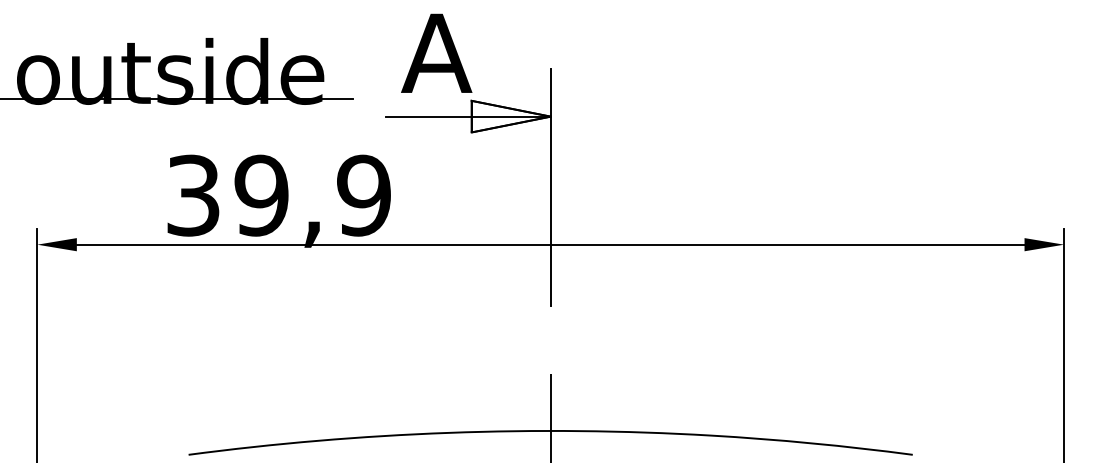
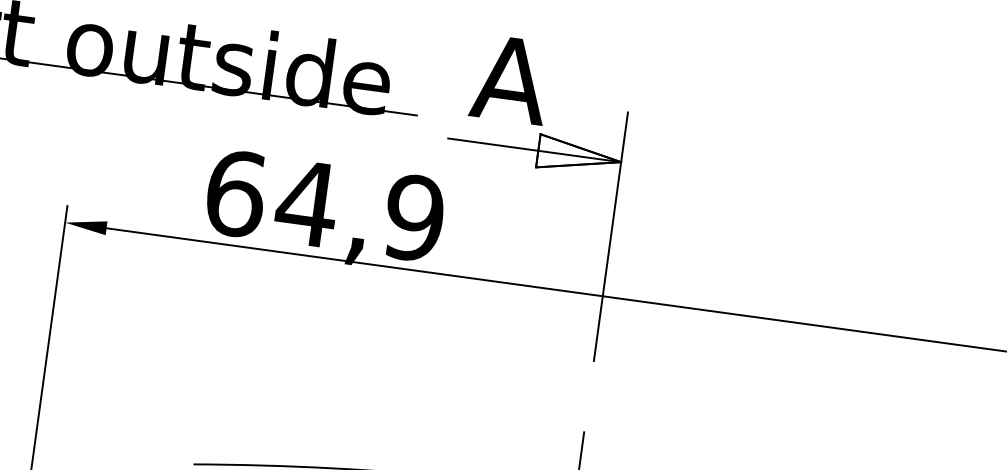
text: (228, 195) -> (272, 198), 39,9 -> 64,9

